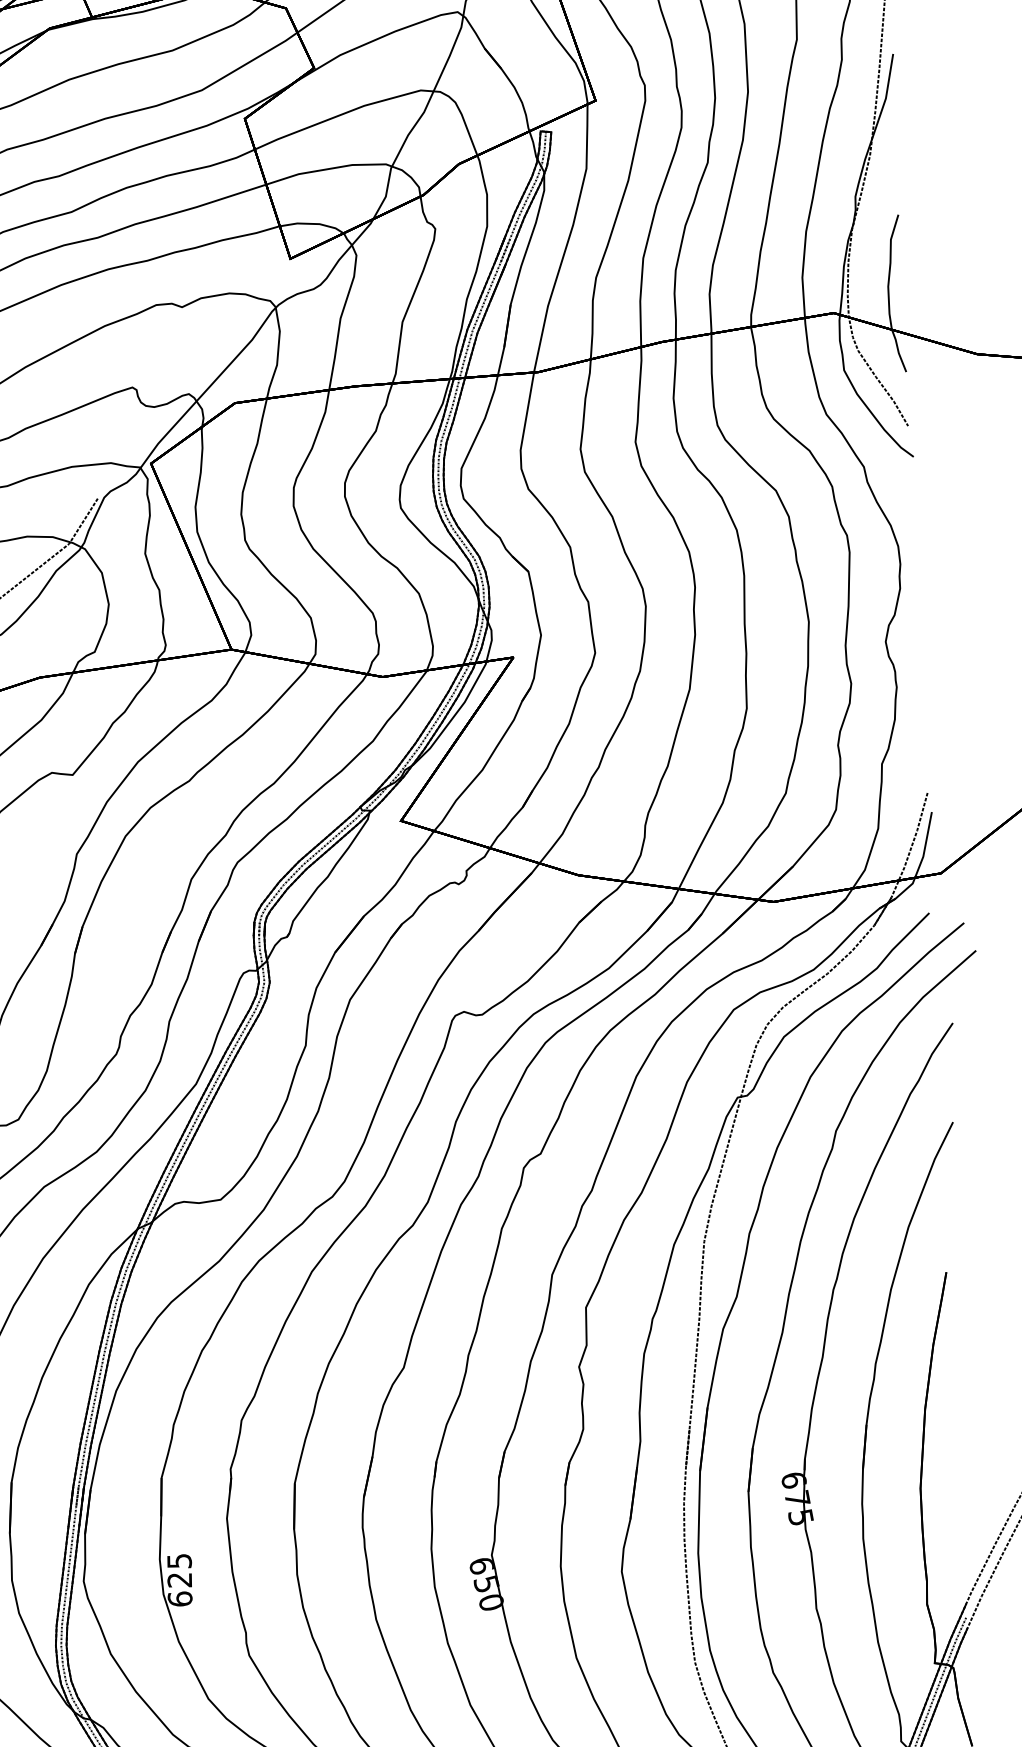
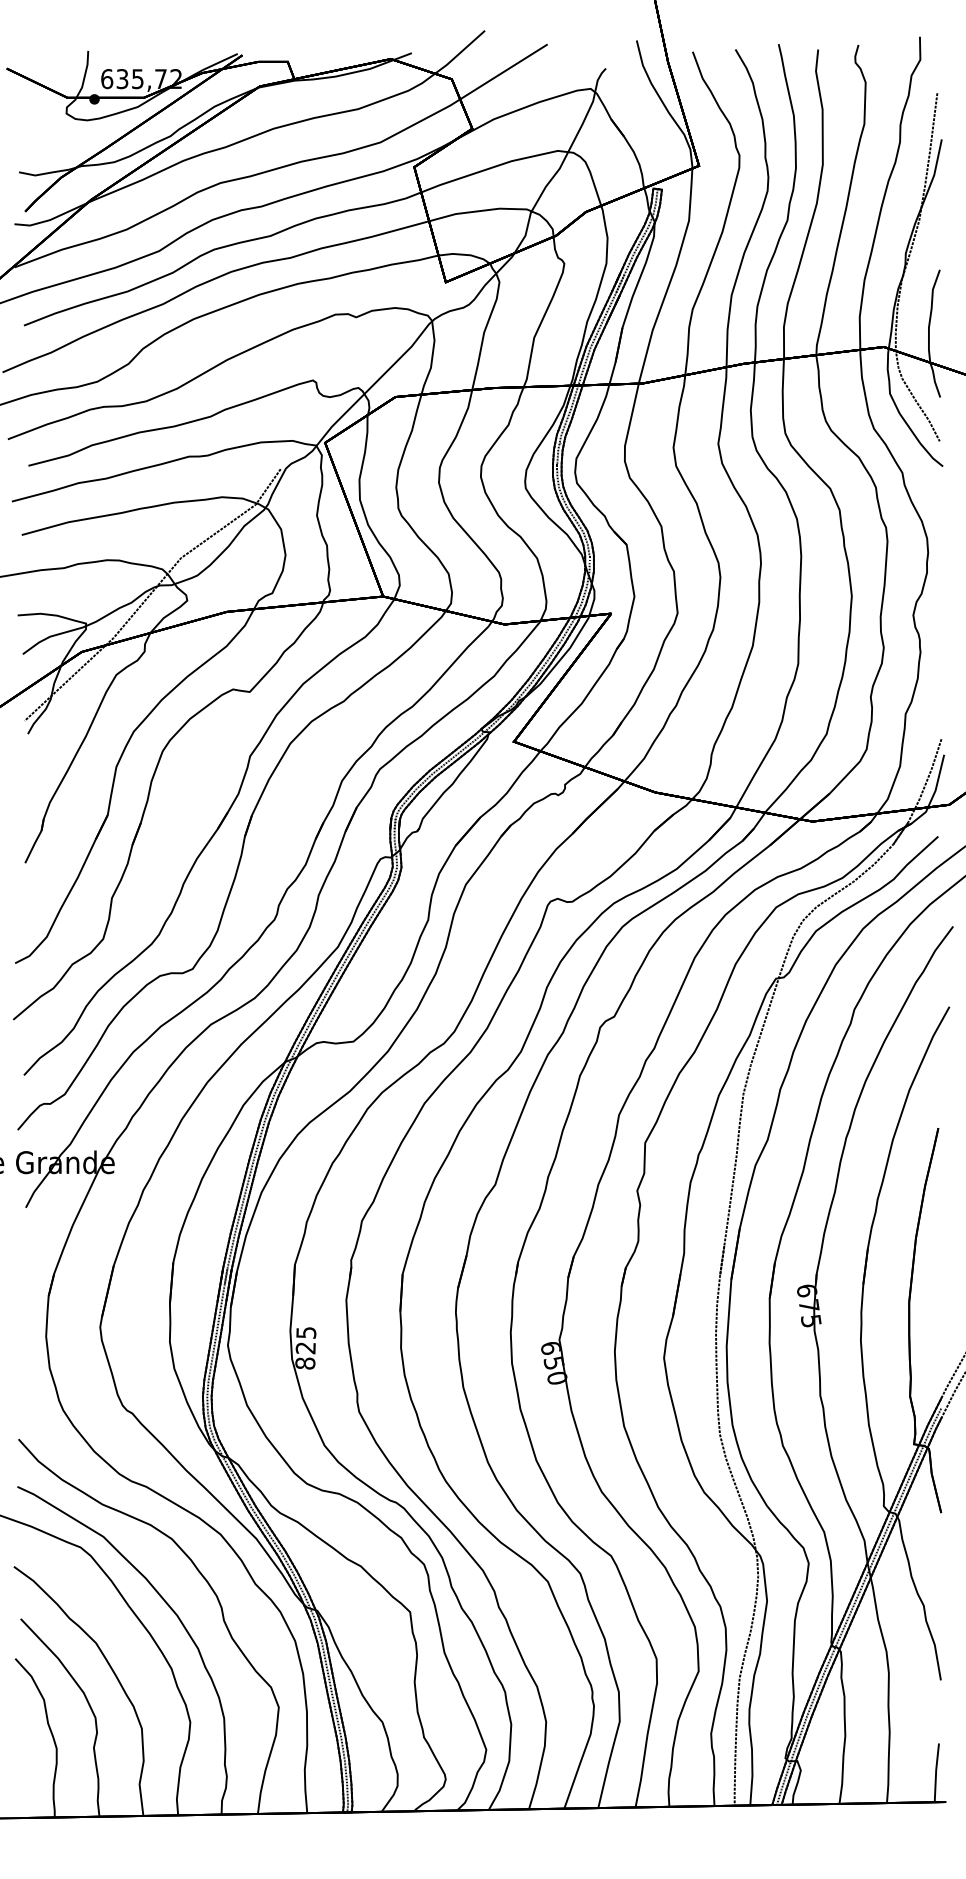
text: (180, 1599) -> (305, 1363), 625 -> 825

